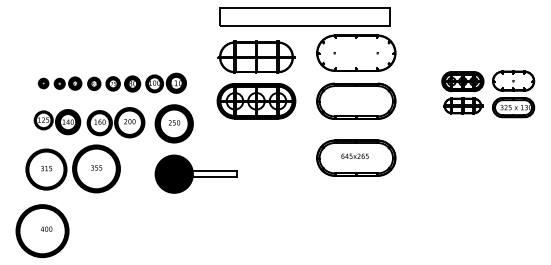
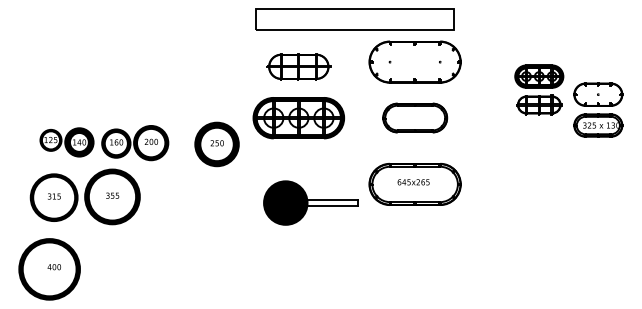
part: (256, 56) -> (298, 65), size x0.7
part: (112, 82) -> (131, 96), removed
part: (462, 92) -> (538, 89), moved
part: (356, 100) -> (415, 117), size x0.7
part: (173, 123) -> (216, 144), moved
part: (195, 173) -> (310, 202), moved

